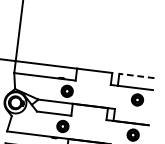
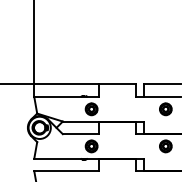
line: (137, 76) -> (162, 84), dashed -> solid

